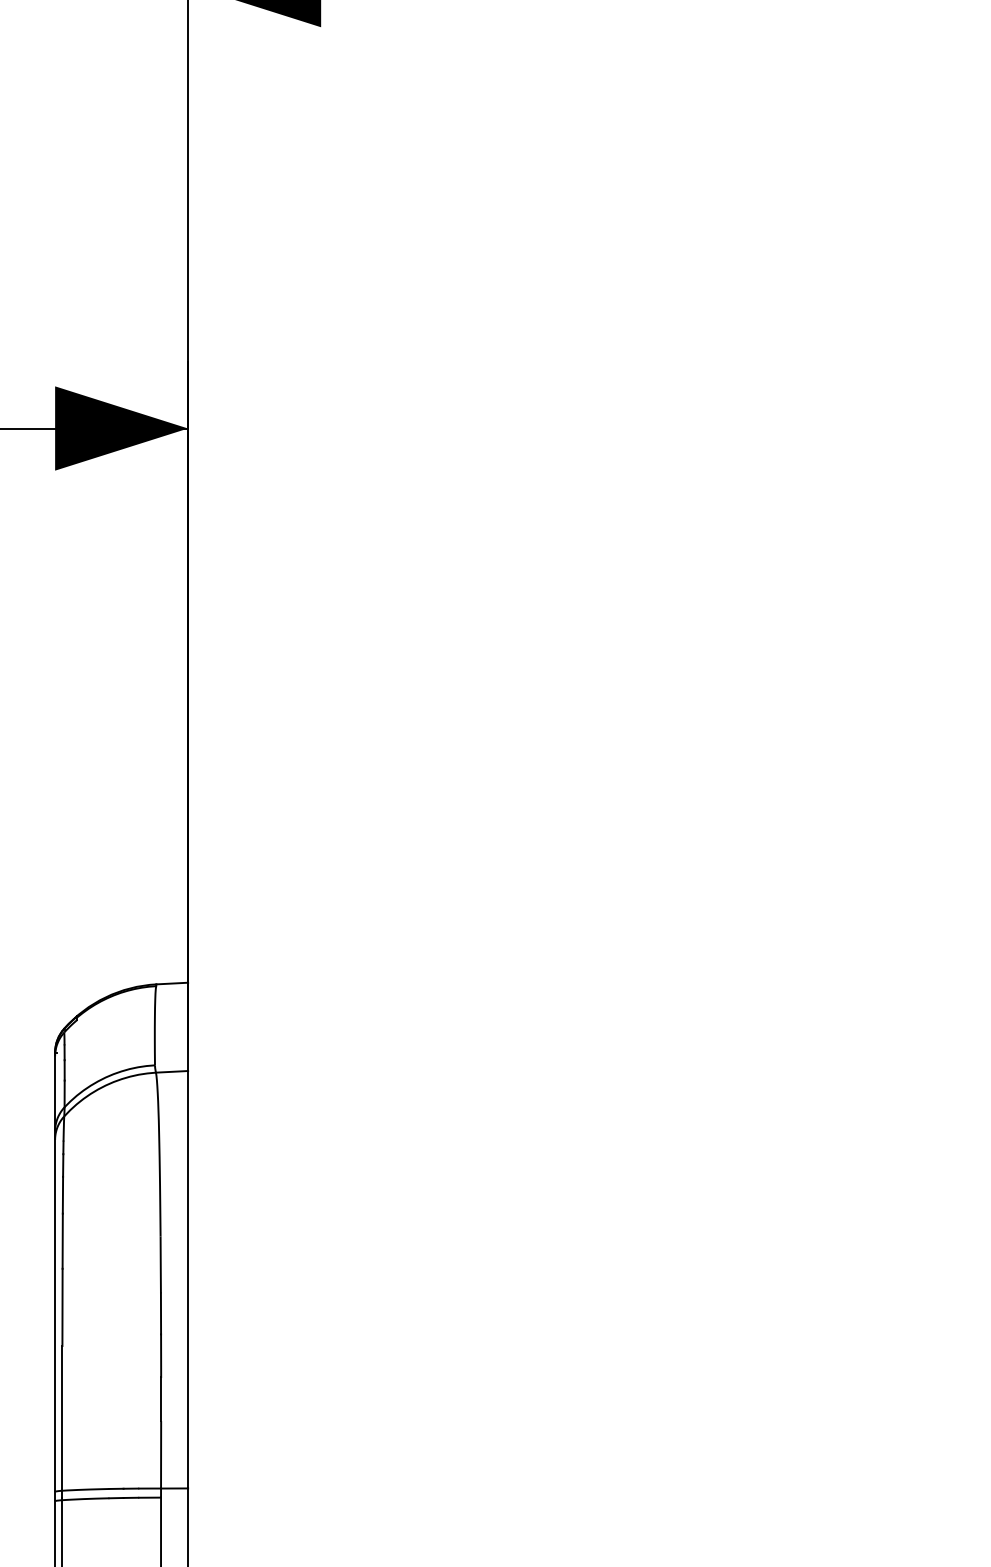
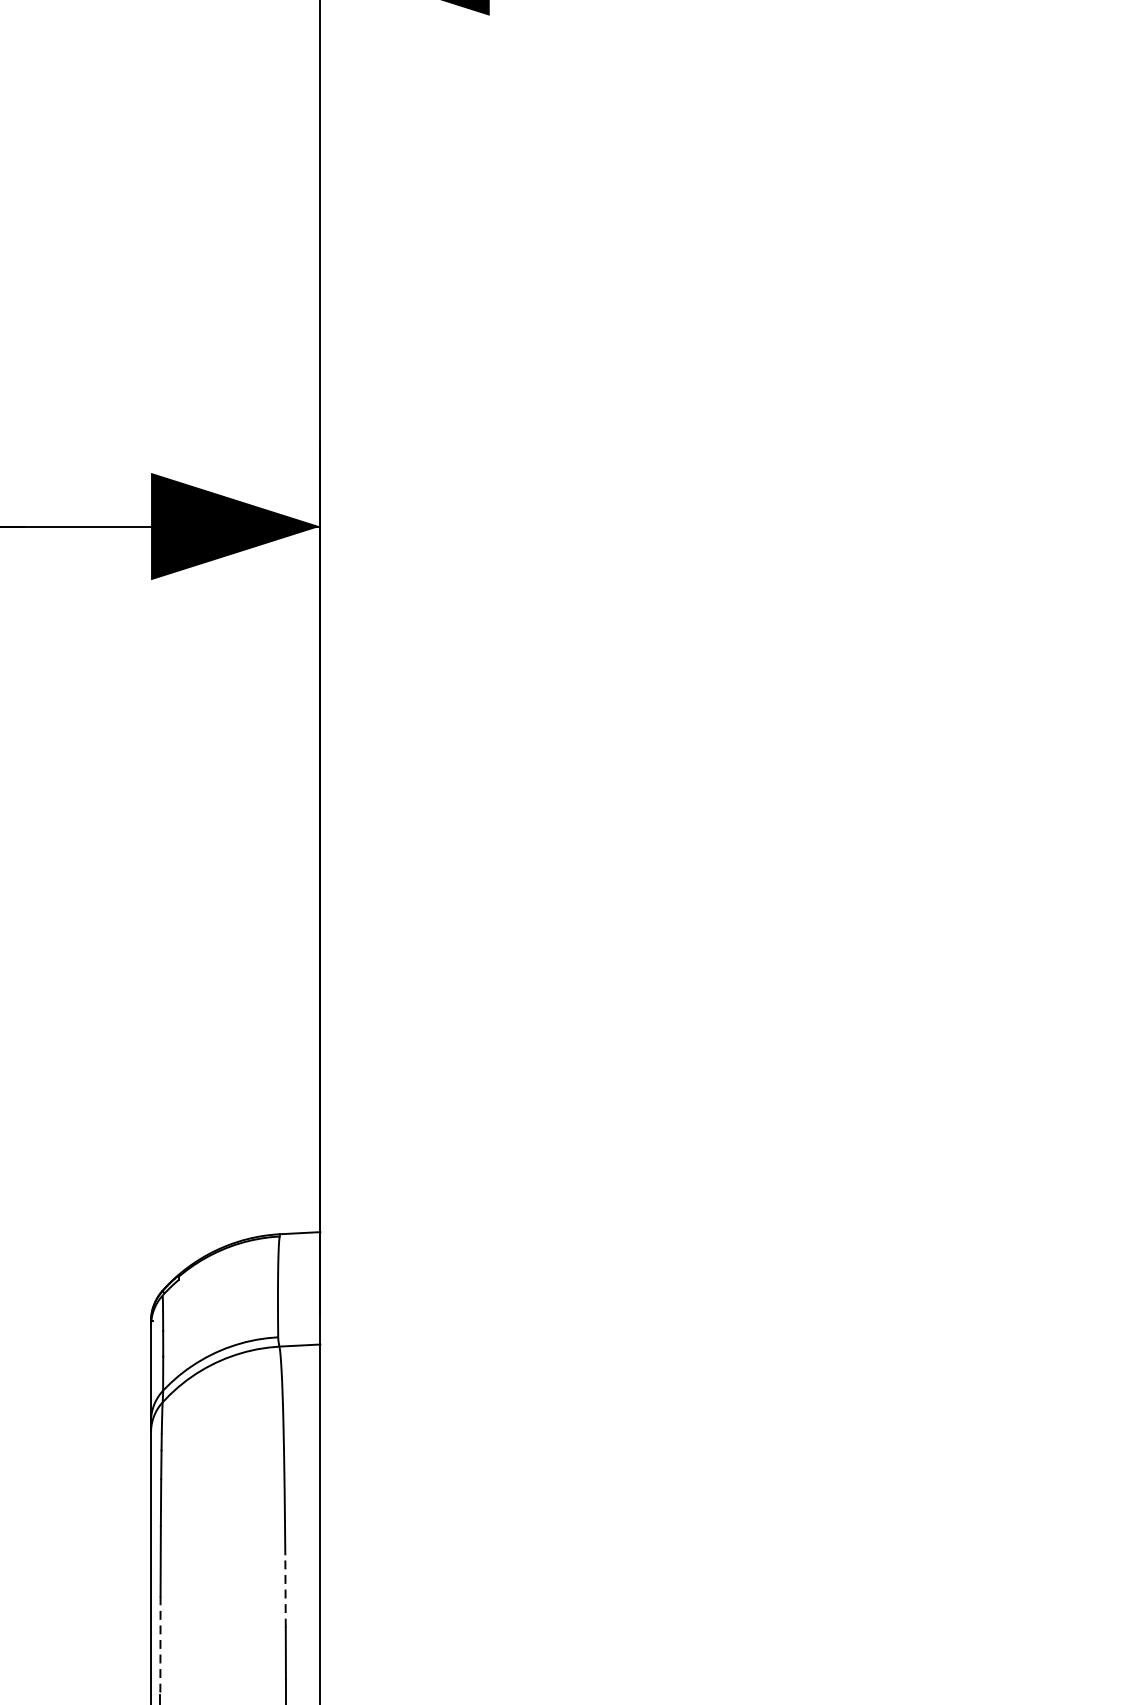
line: (160, 1264) -> (285, 1590), solid -> dashed
line: (62, 1307) -> (160, 1645), solid -> dashed

